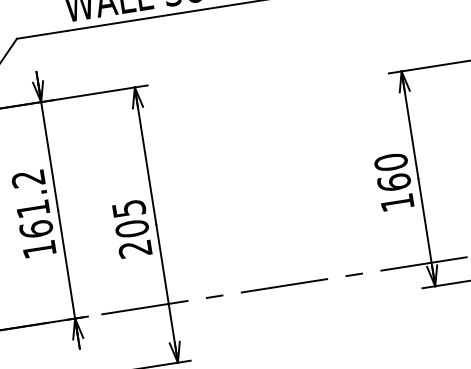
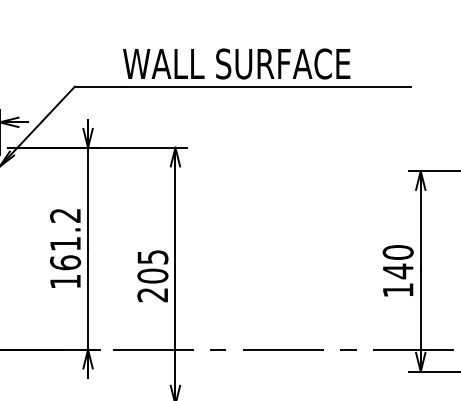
text: (393, 182) -> (397, 271), 160 -> 140

